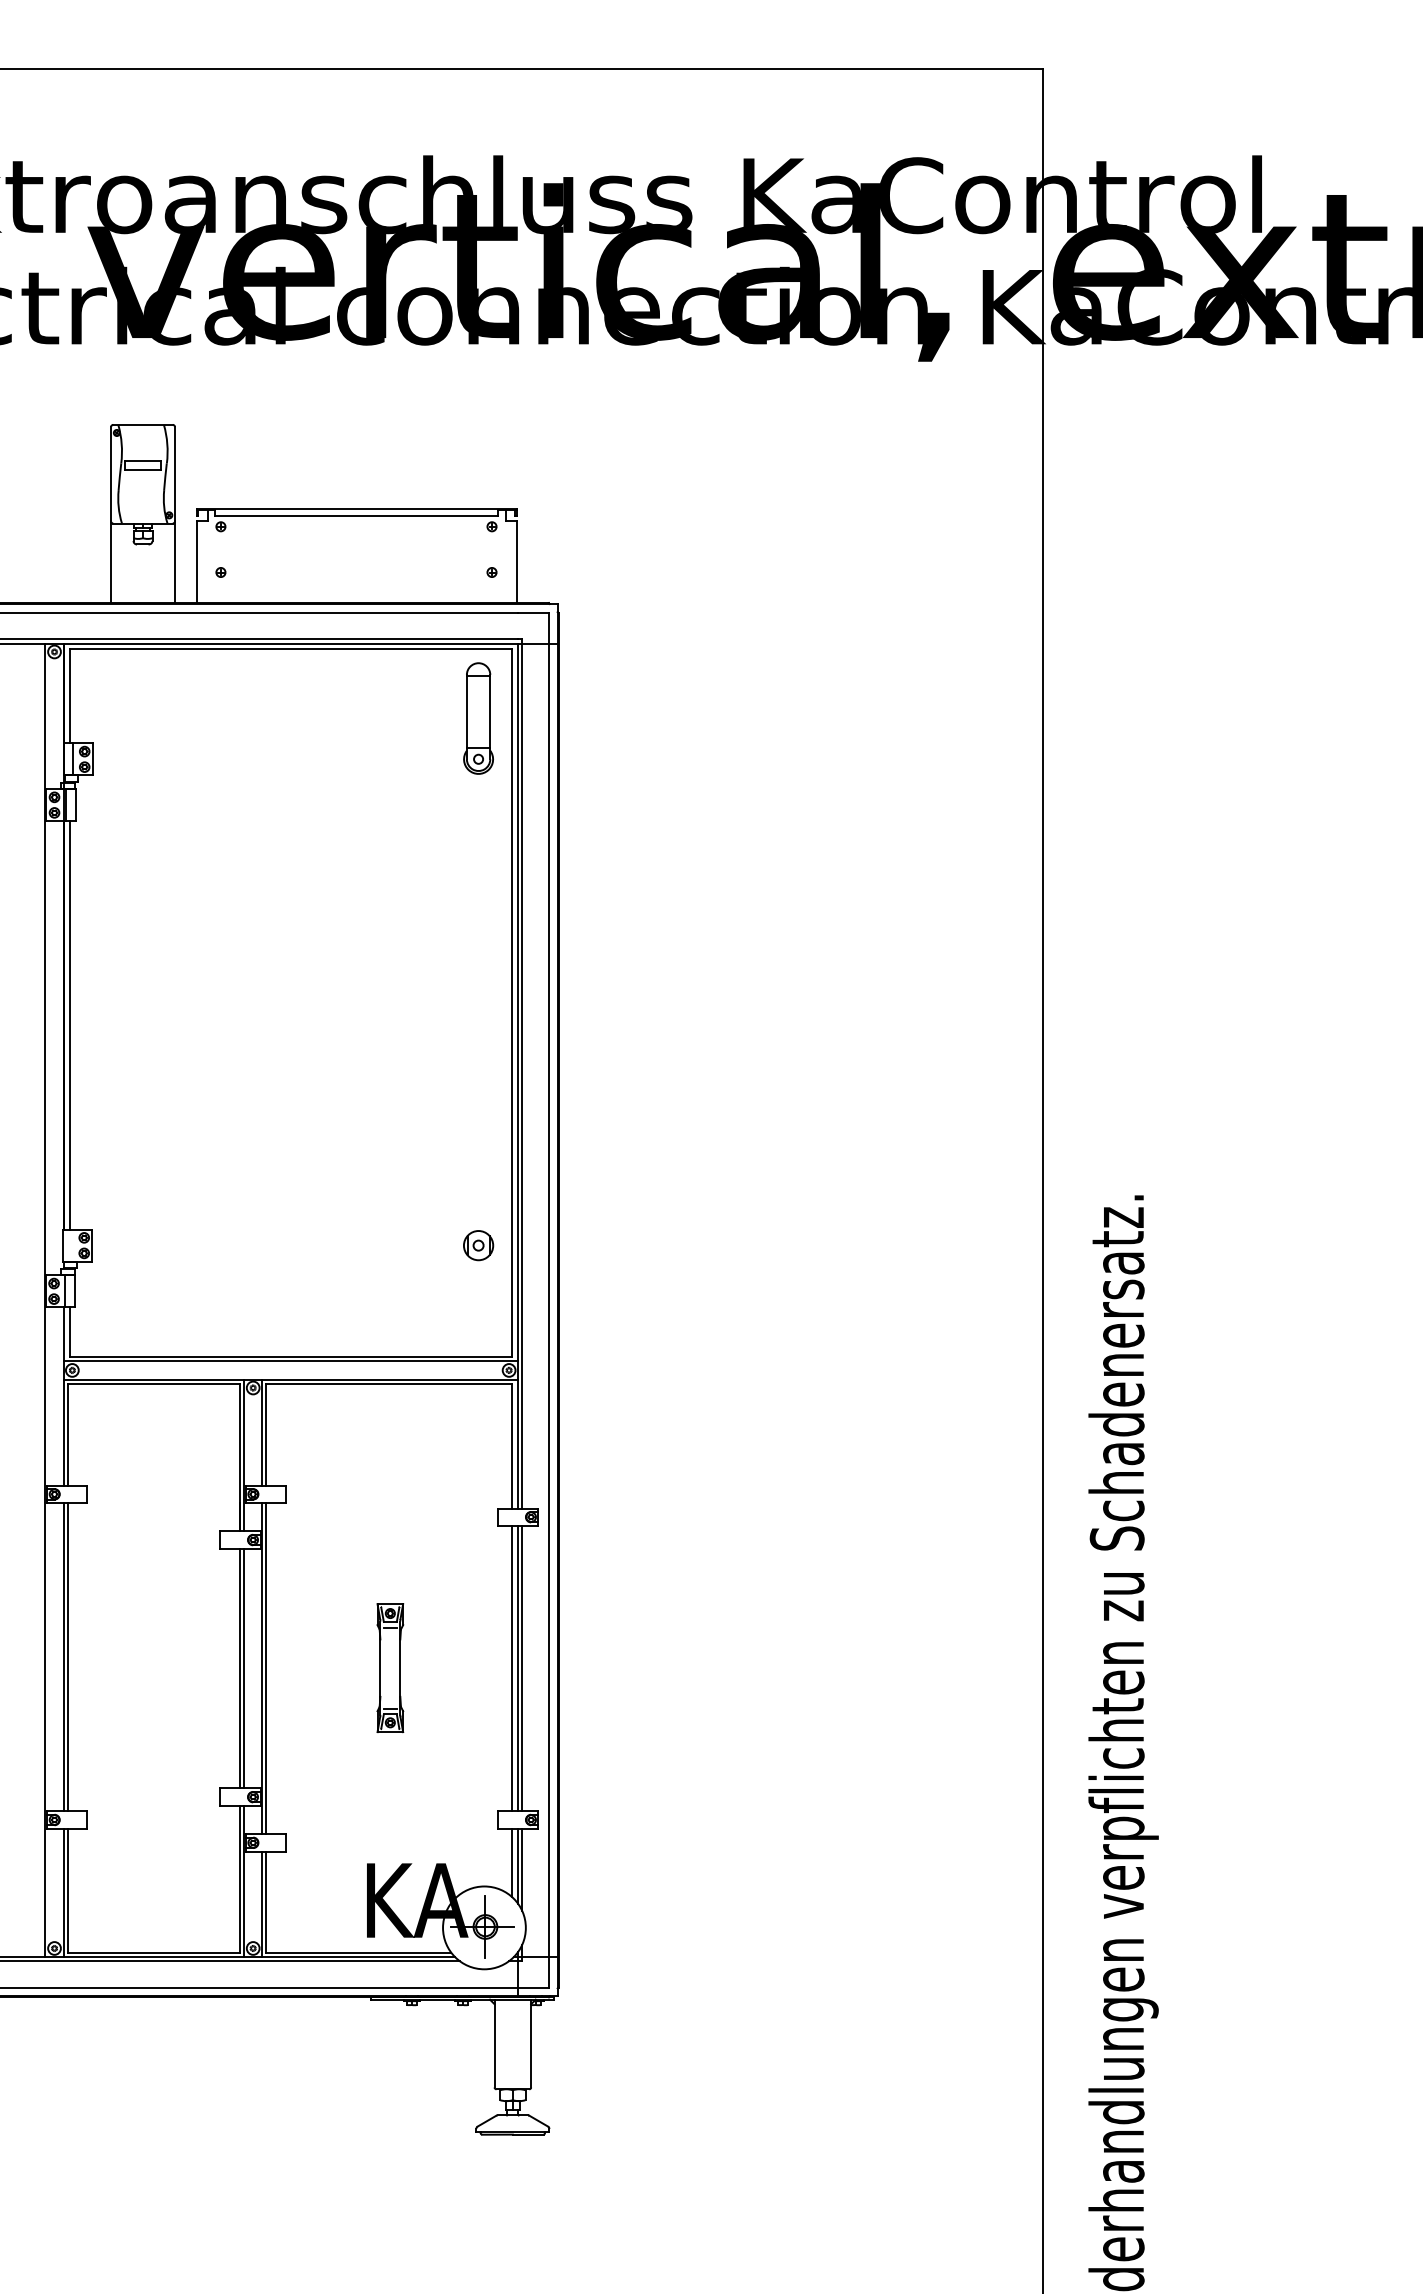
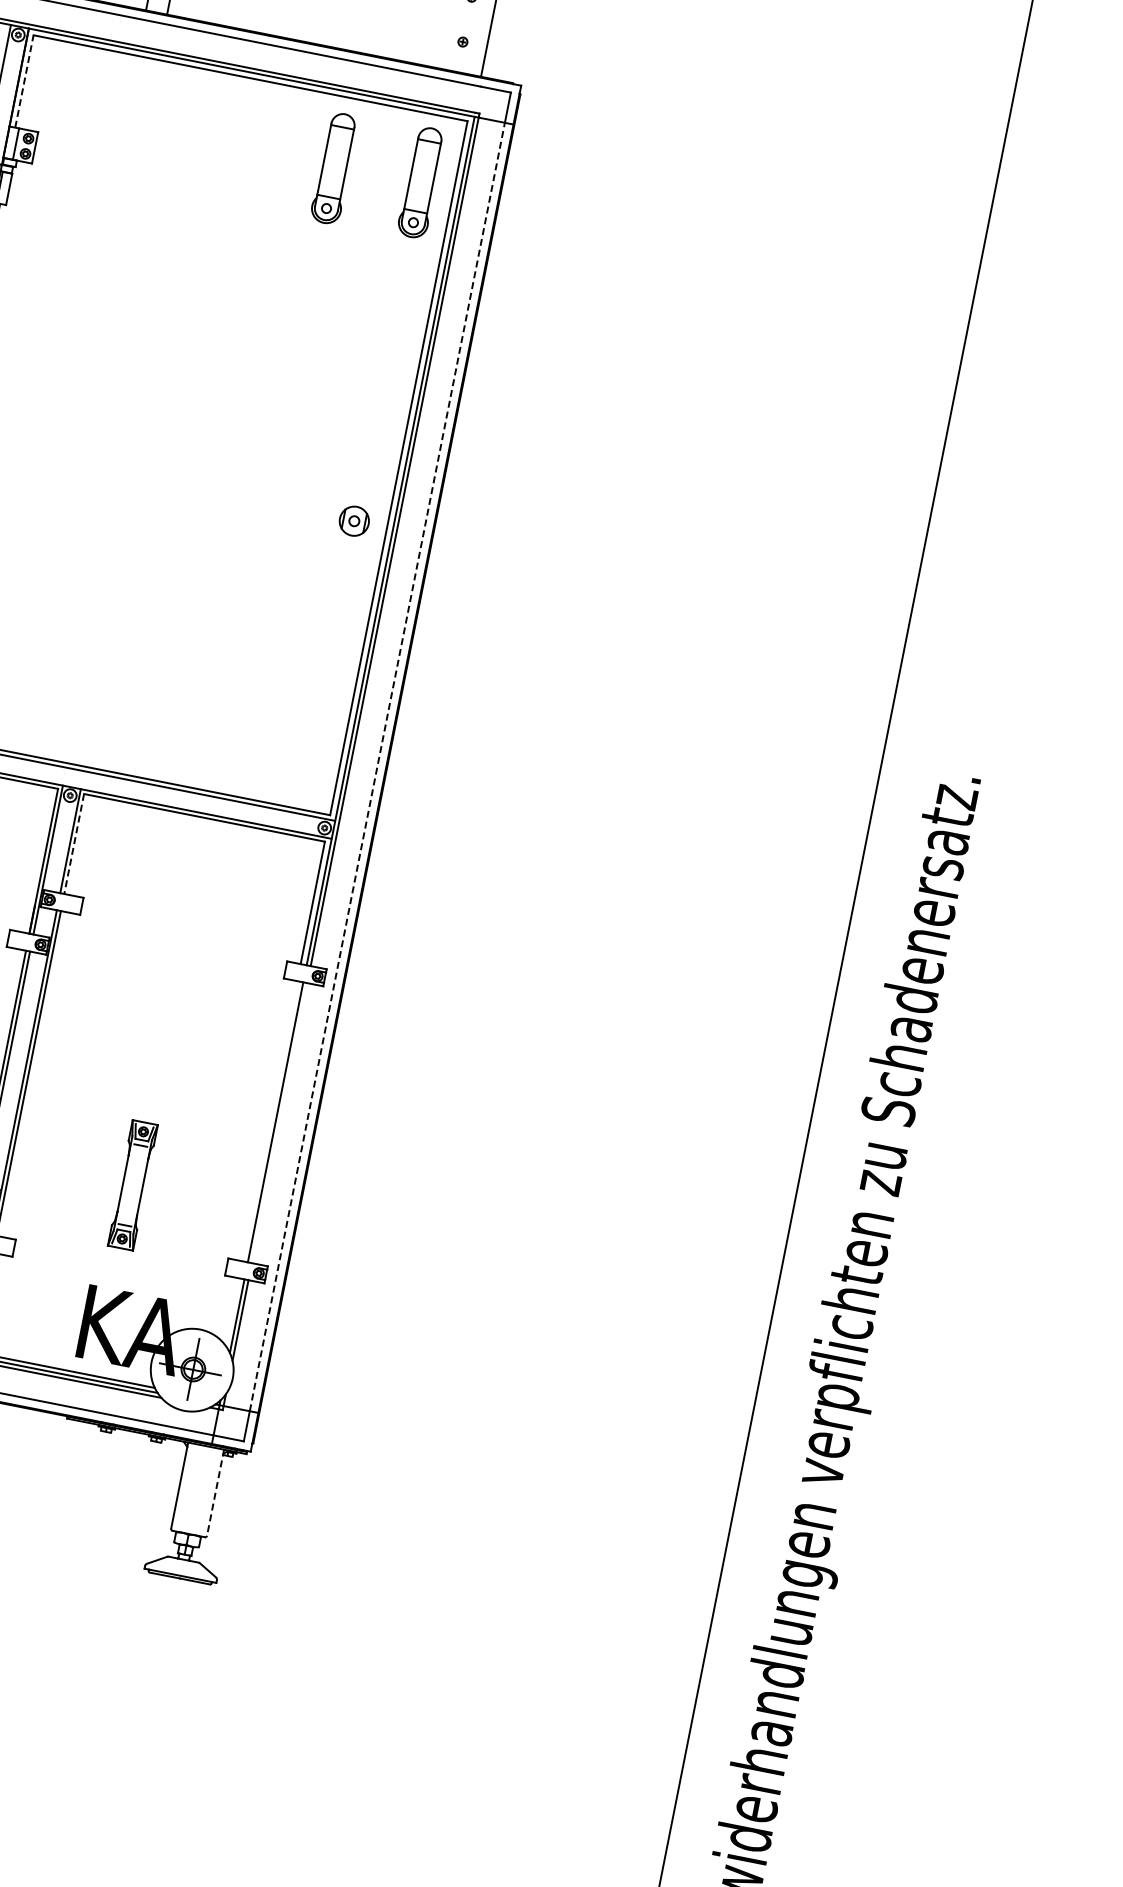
line: (69, 695) -> (24, 80), solid -> dashed
part: (390, 721) -> (334, 168), added
part: (478, 1245) -> (354, 521), moved
line: (548, 1300) -> (376, 767), solid -> dashed
line: (266, 1434) -> (74, 843), solid -> dashed
part: (390, 1668) -> (132, 1185), moved
line: (511, 1668) -> (269, 1120), removed
line: (522, 1668) -> (279, 1123), removed
line: (511, 1862) -> (231, 1311), removed
line: (531, 2043) -> (215, 1492), solid -> dashed

